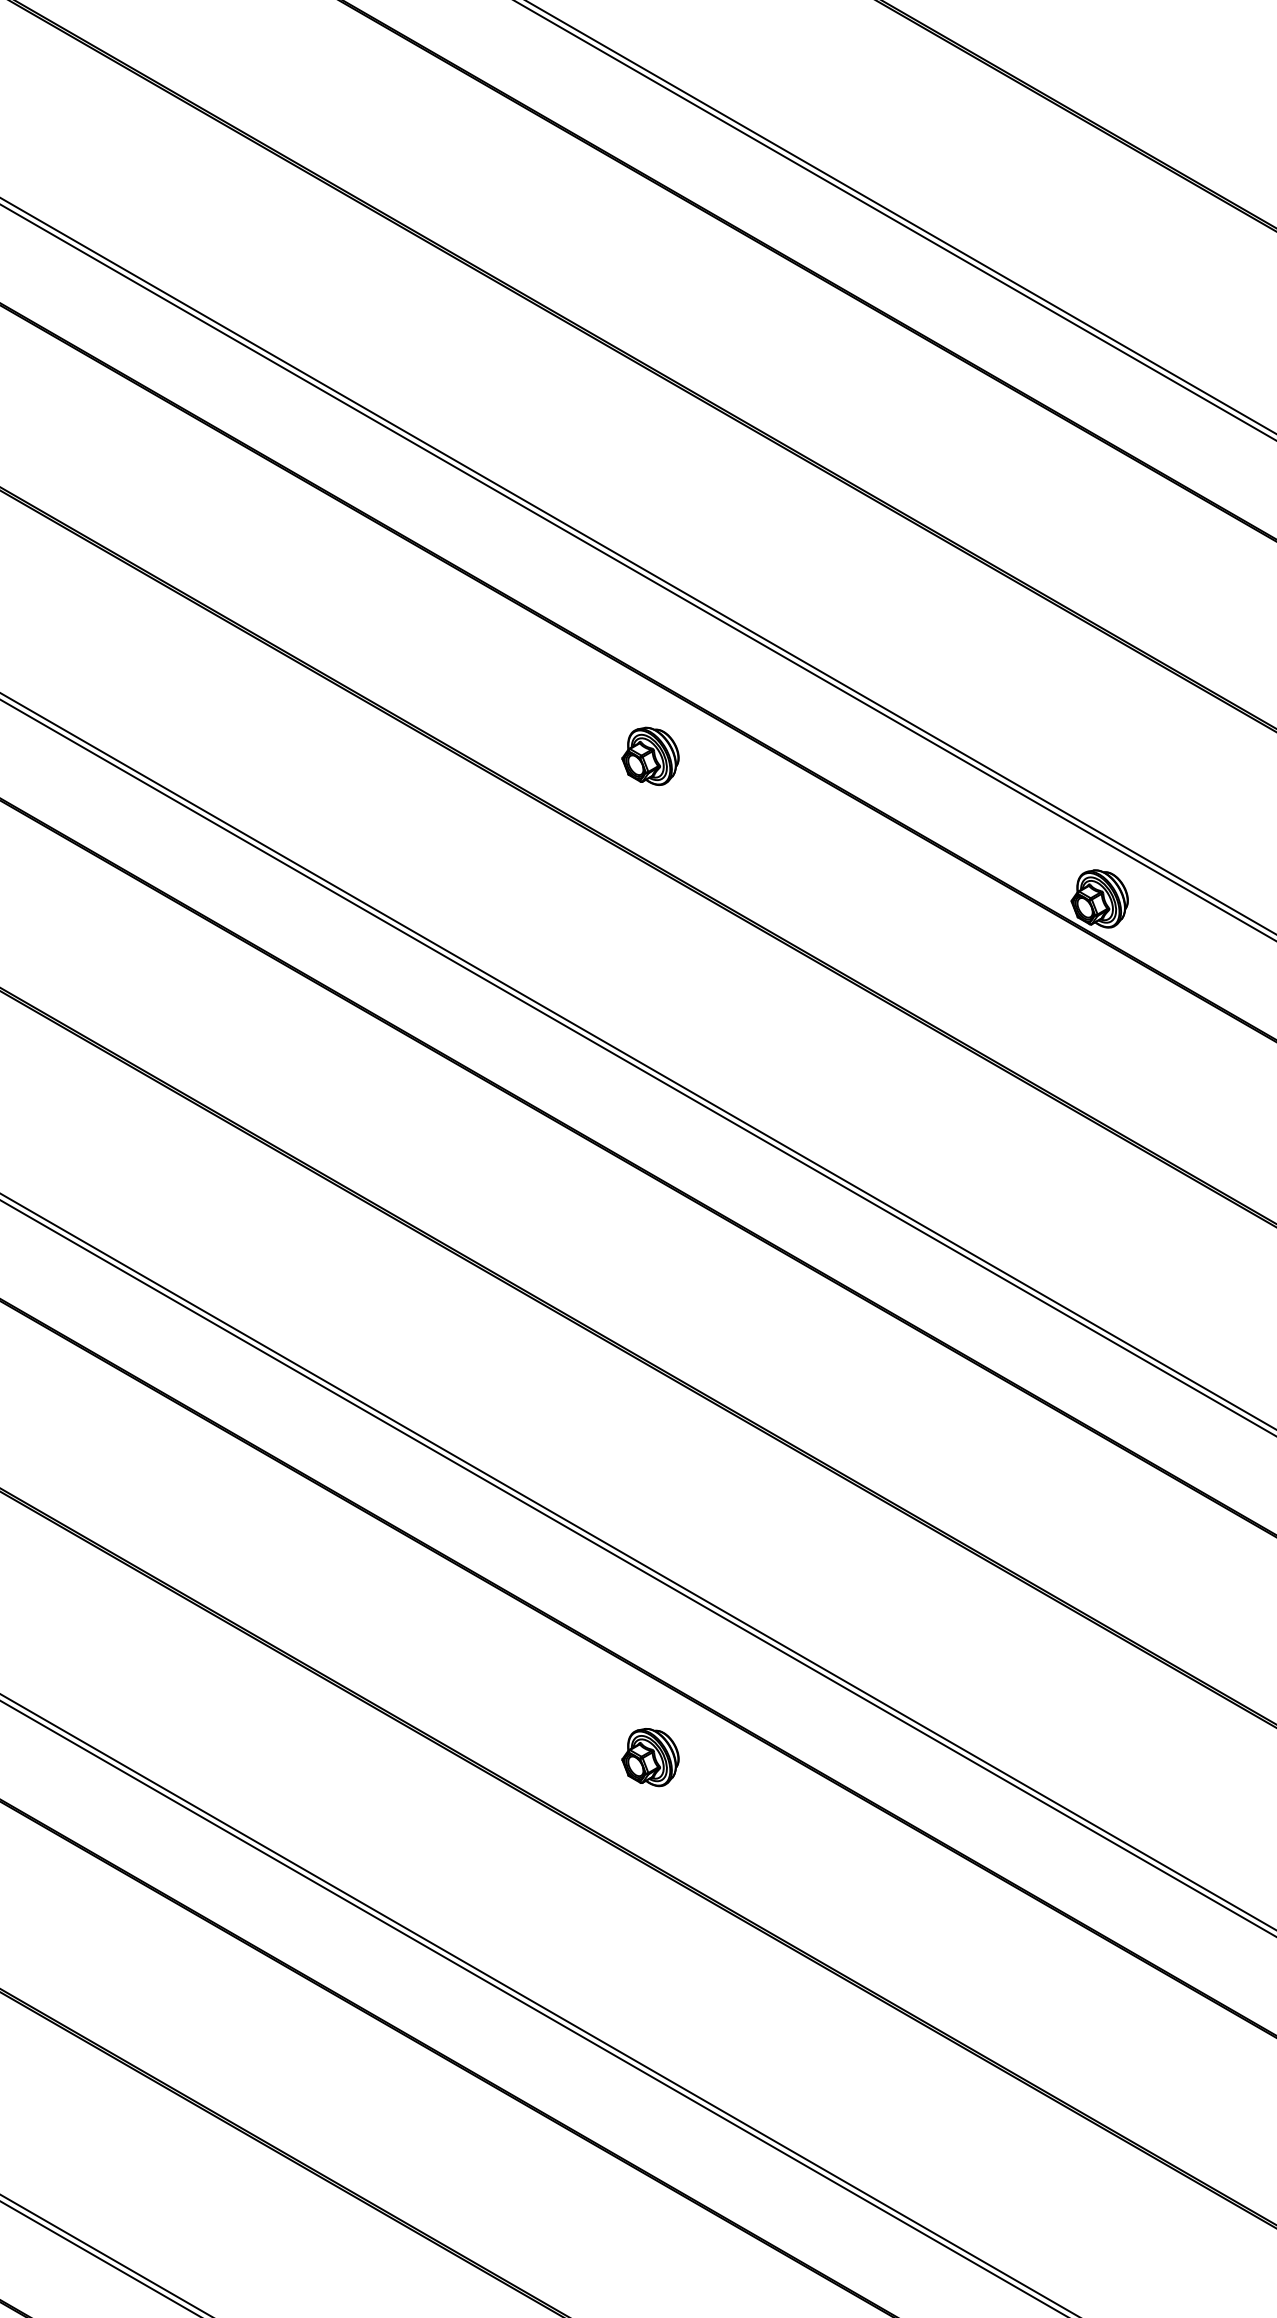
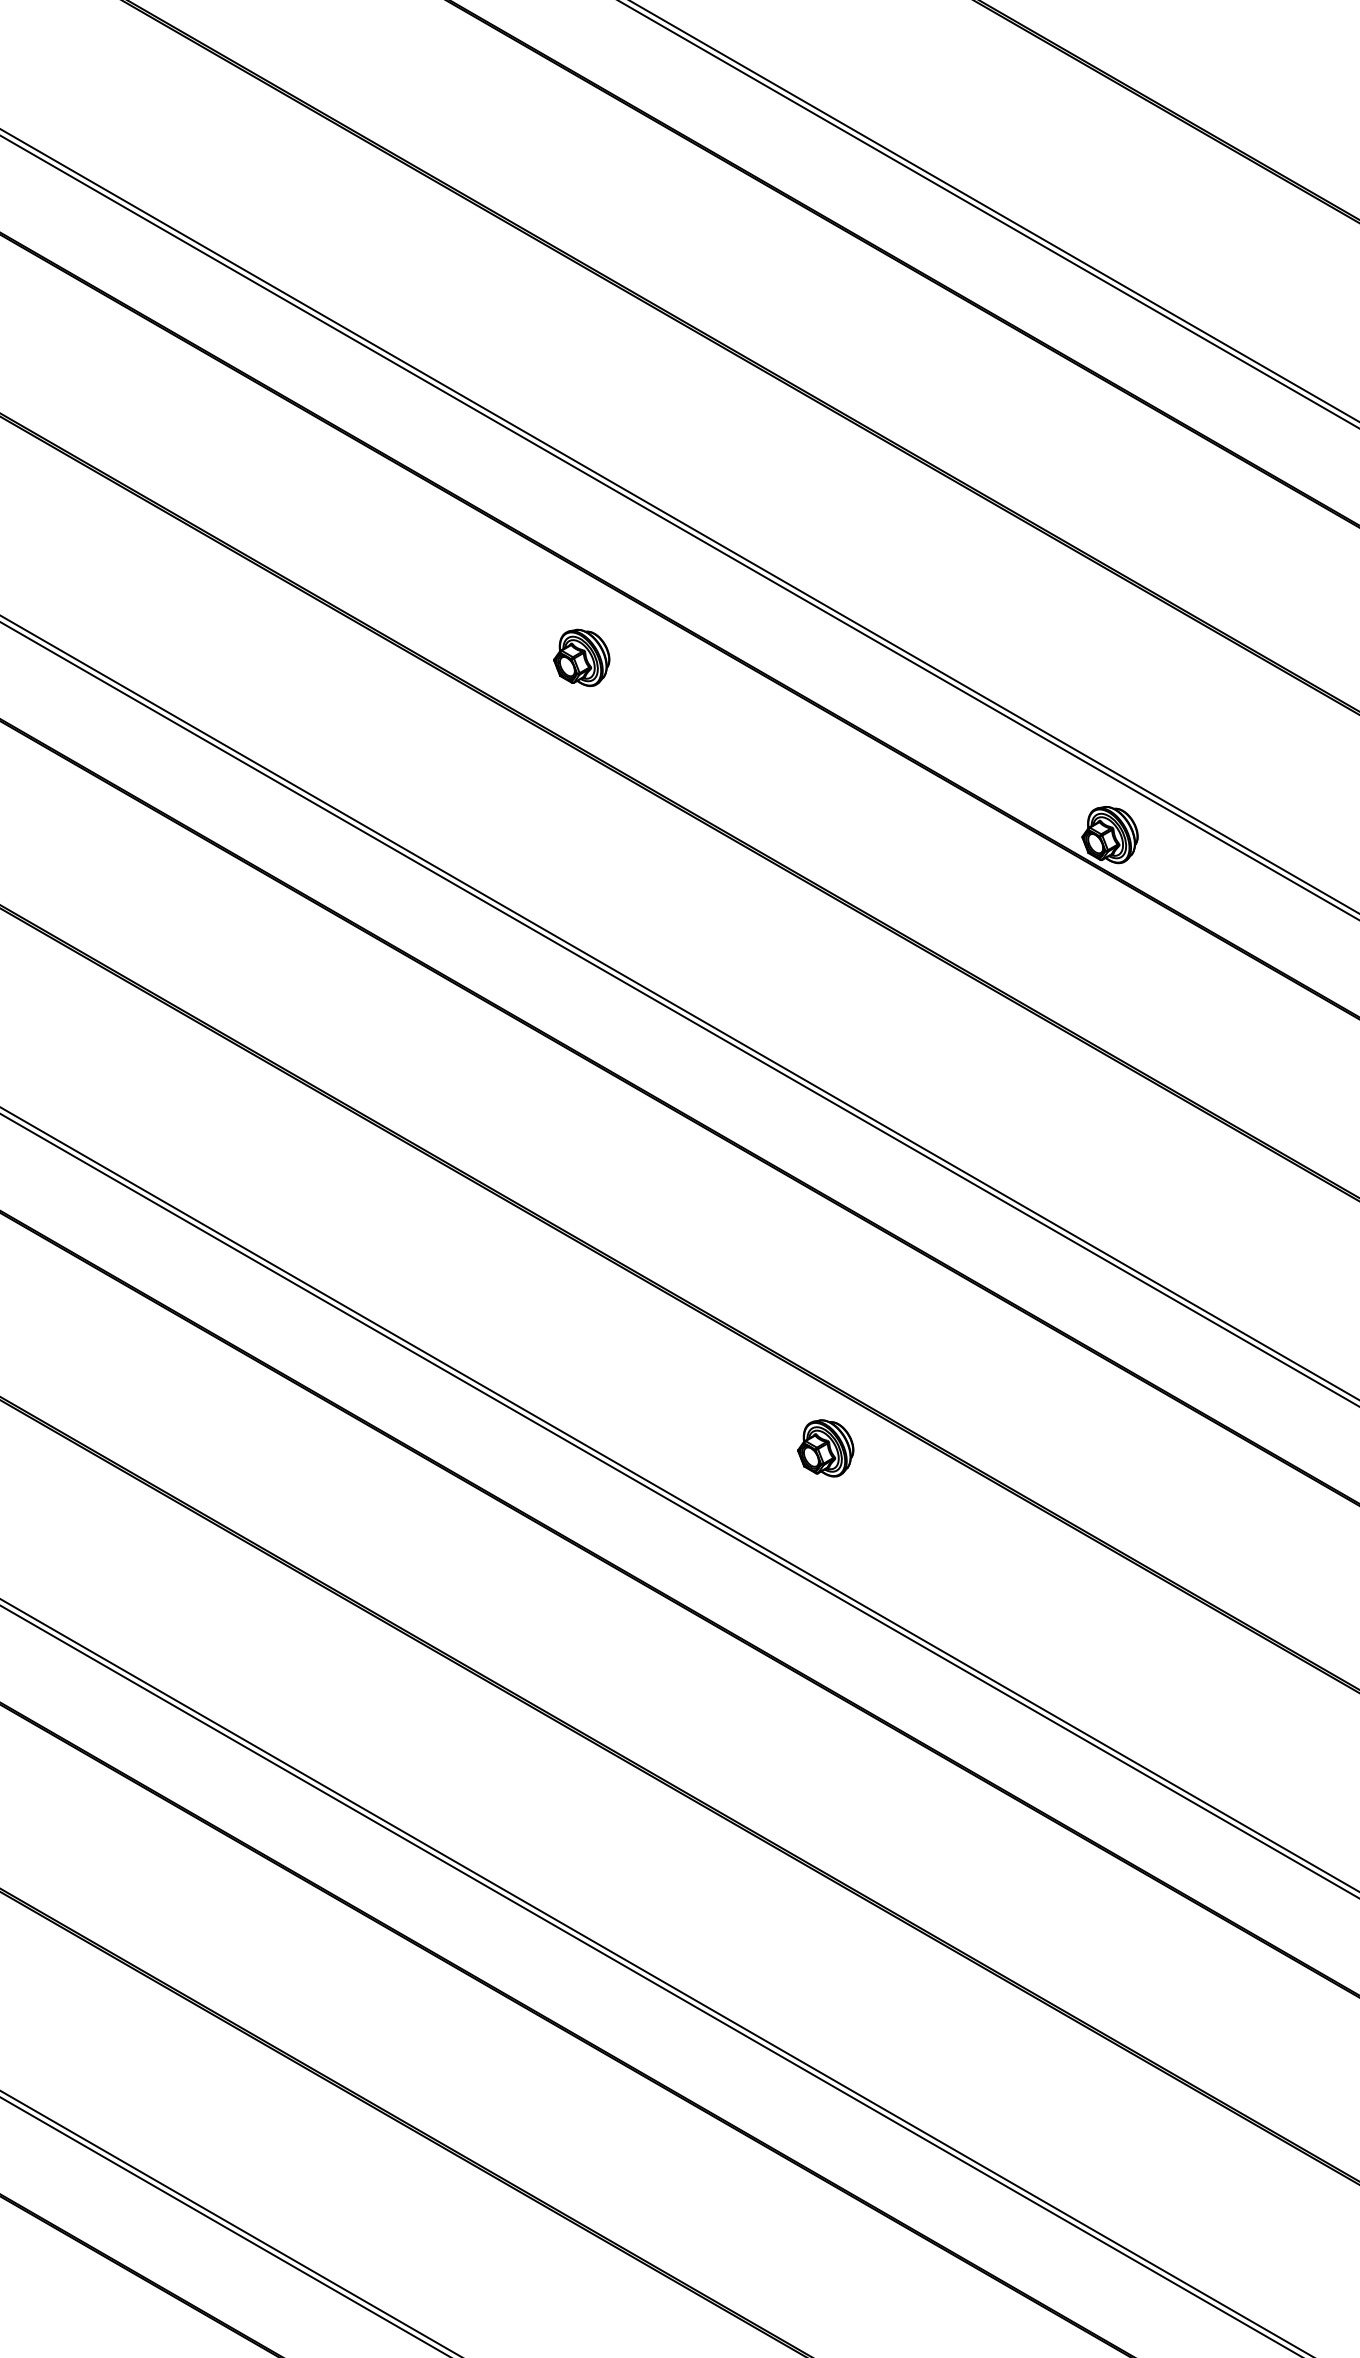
part: (650, 755) -> (581, 657), moved
part: (650, 1757) -> (825, 1448), moved

